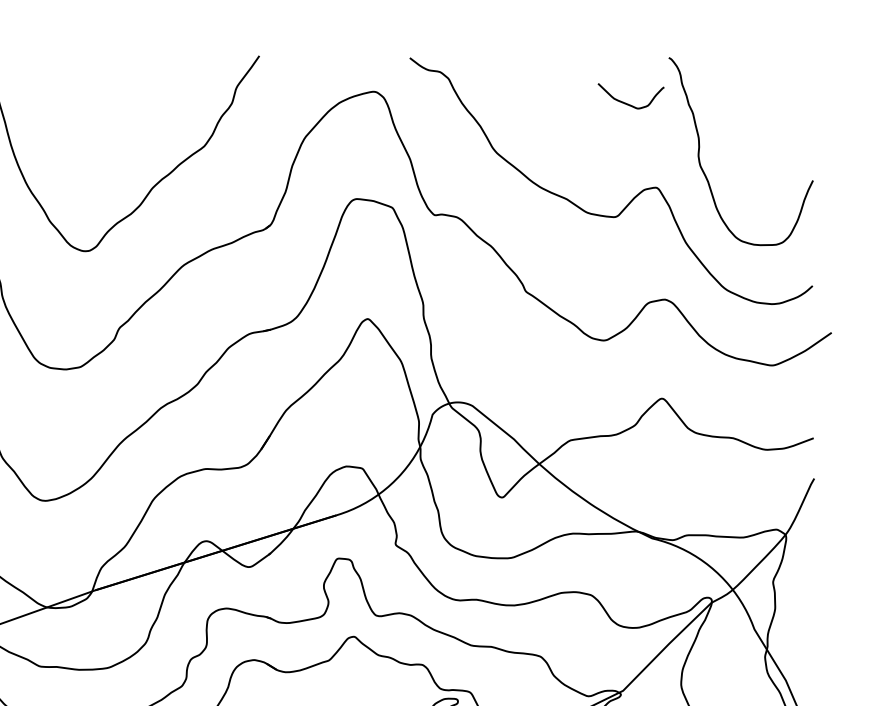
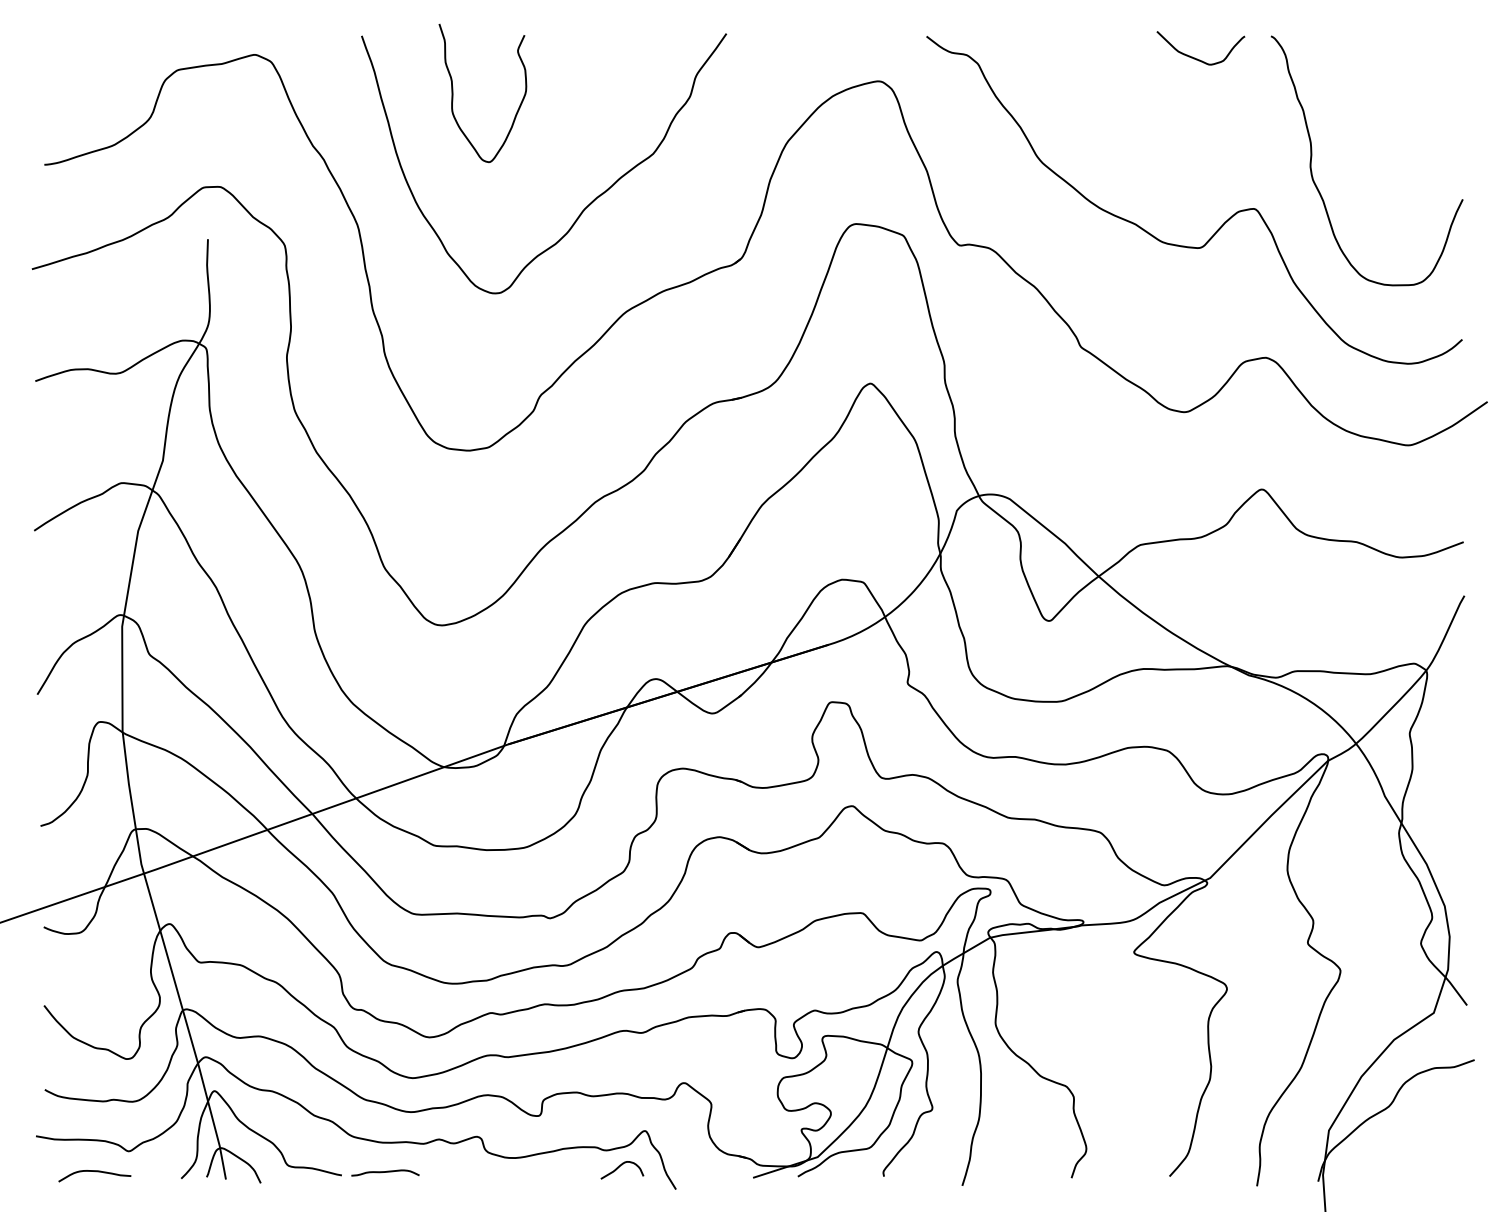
curve: (54, 100) -> (453, 93), added
curve: (627, 103) -> (1195, 57), moved

